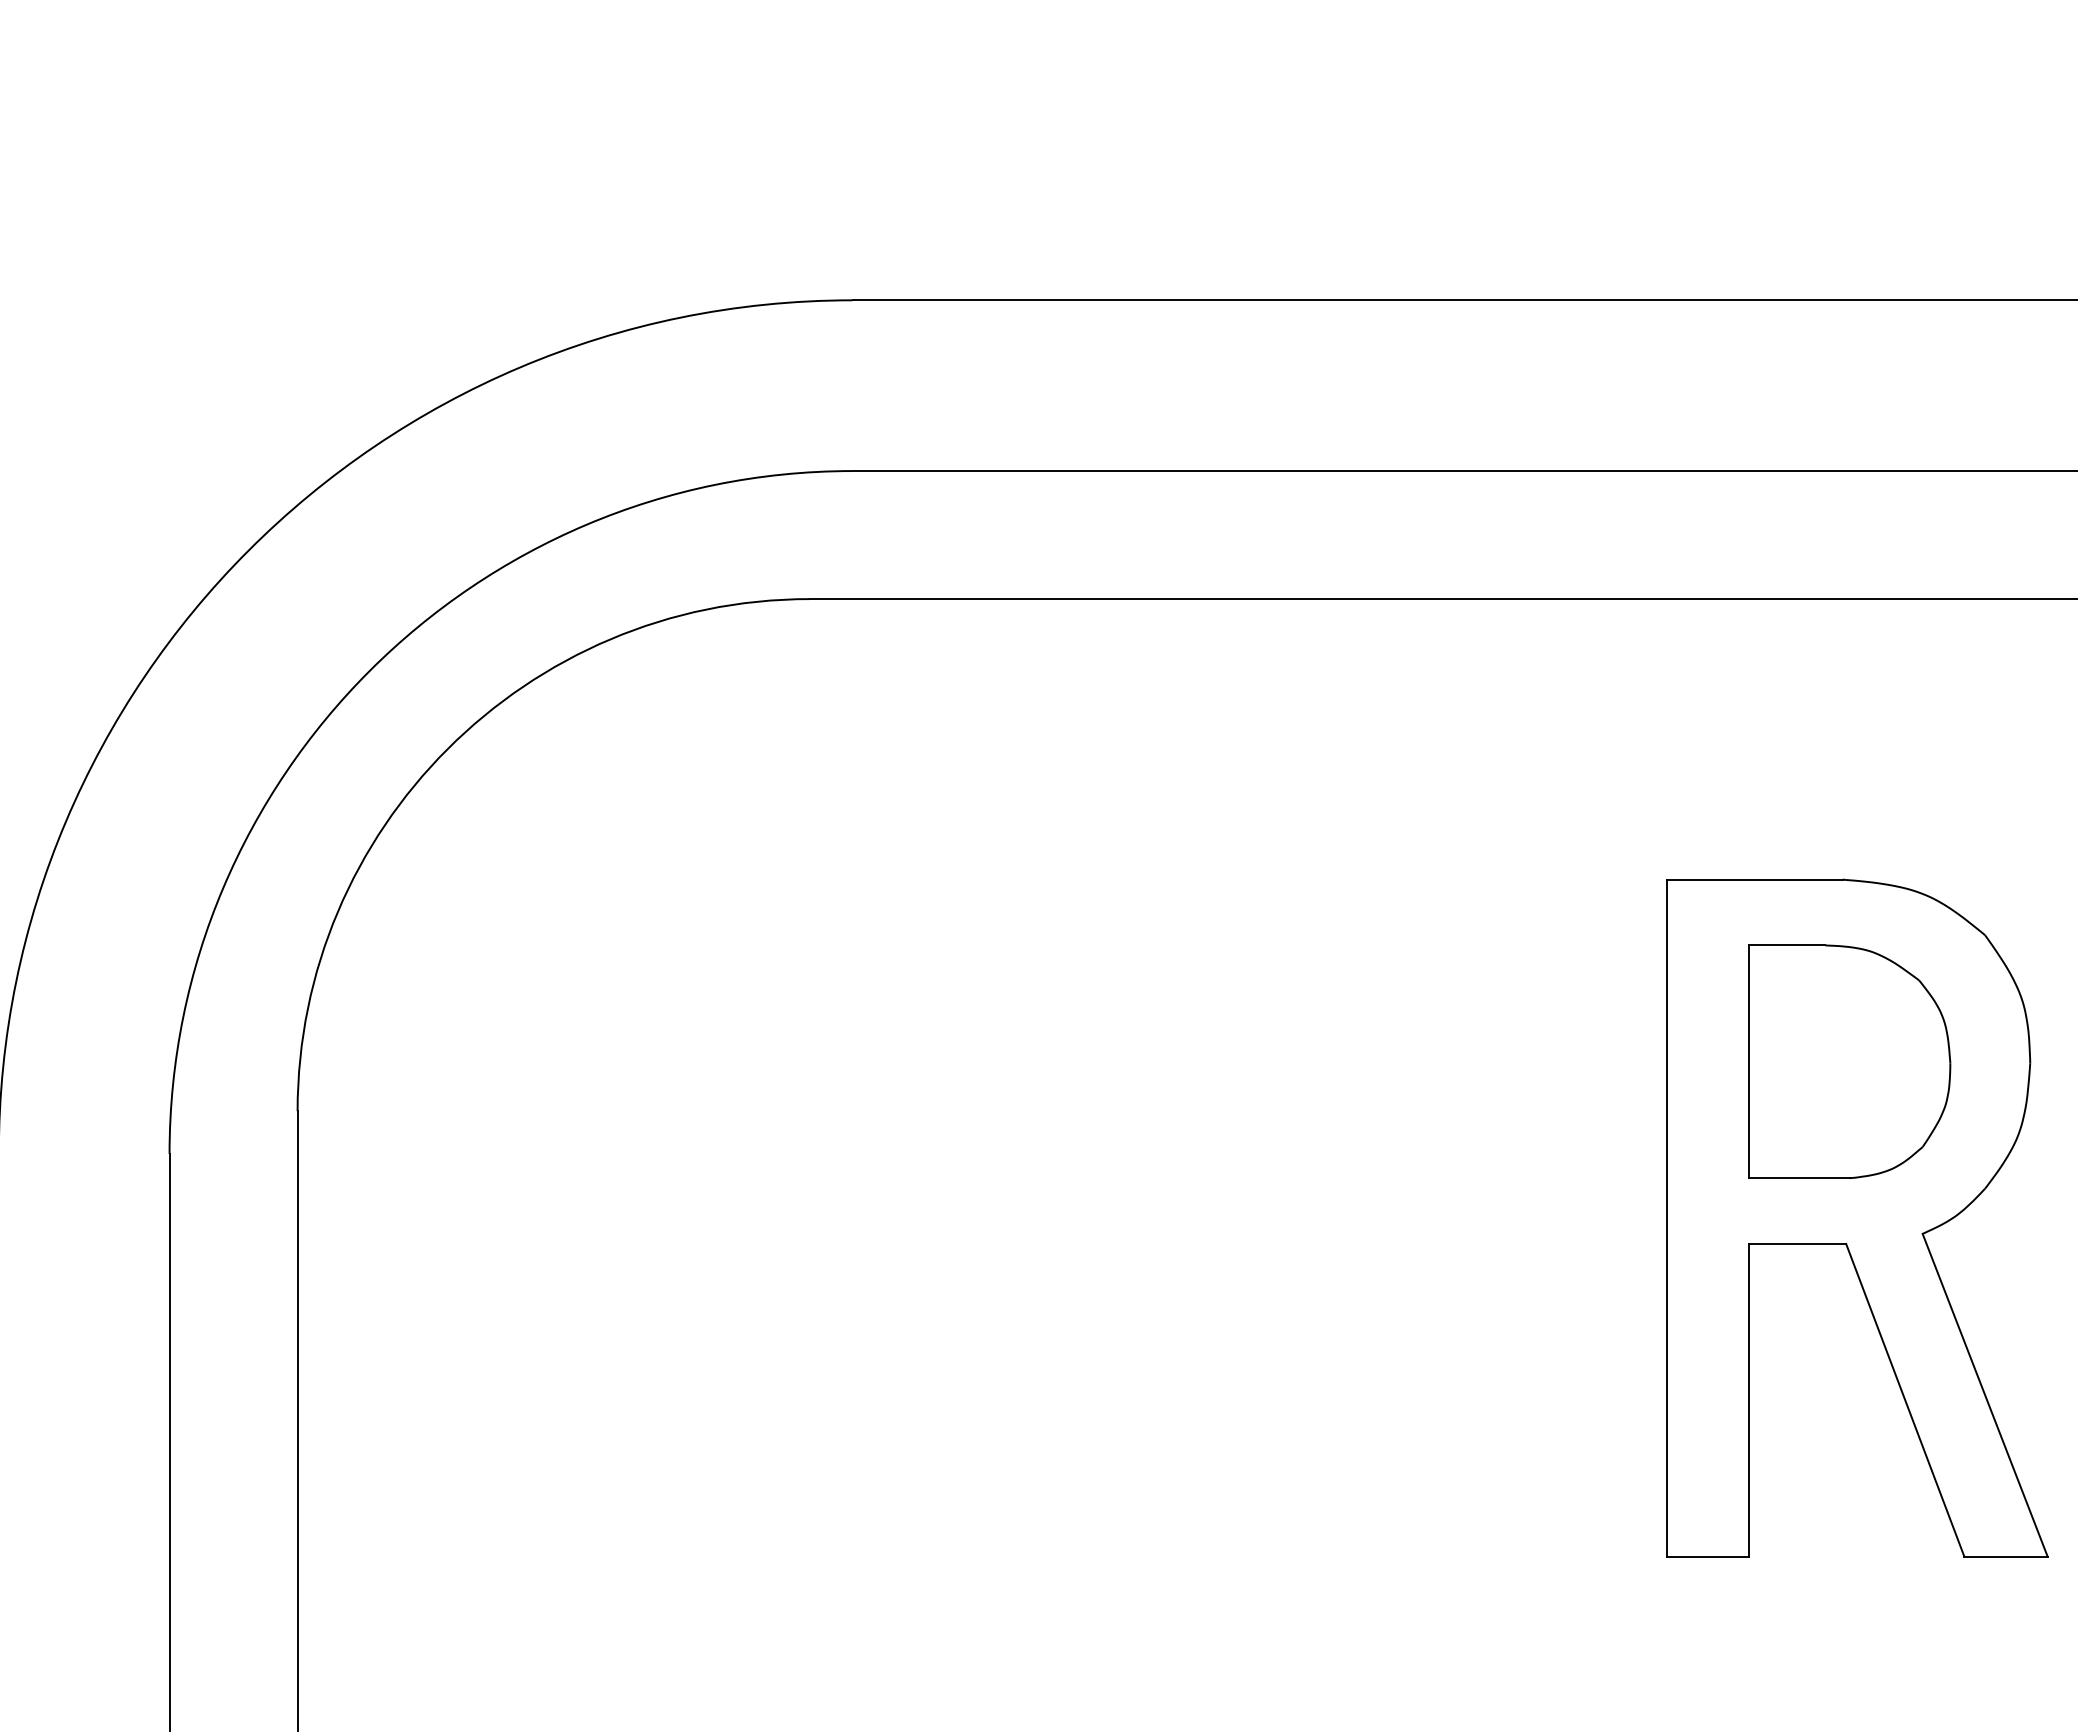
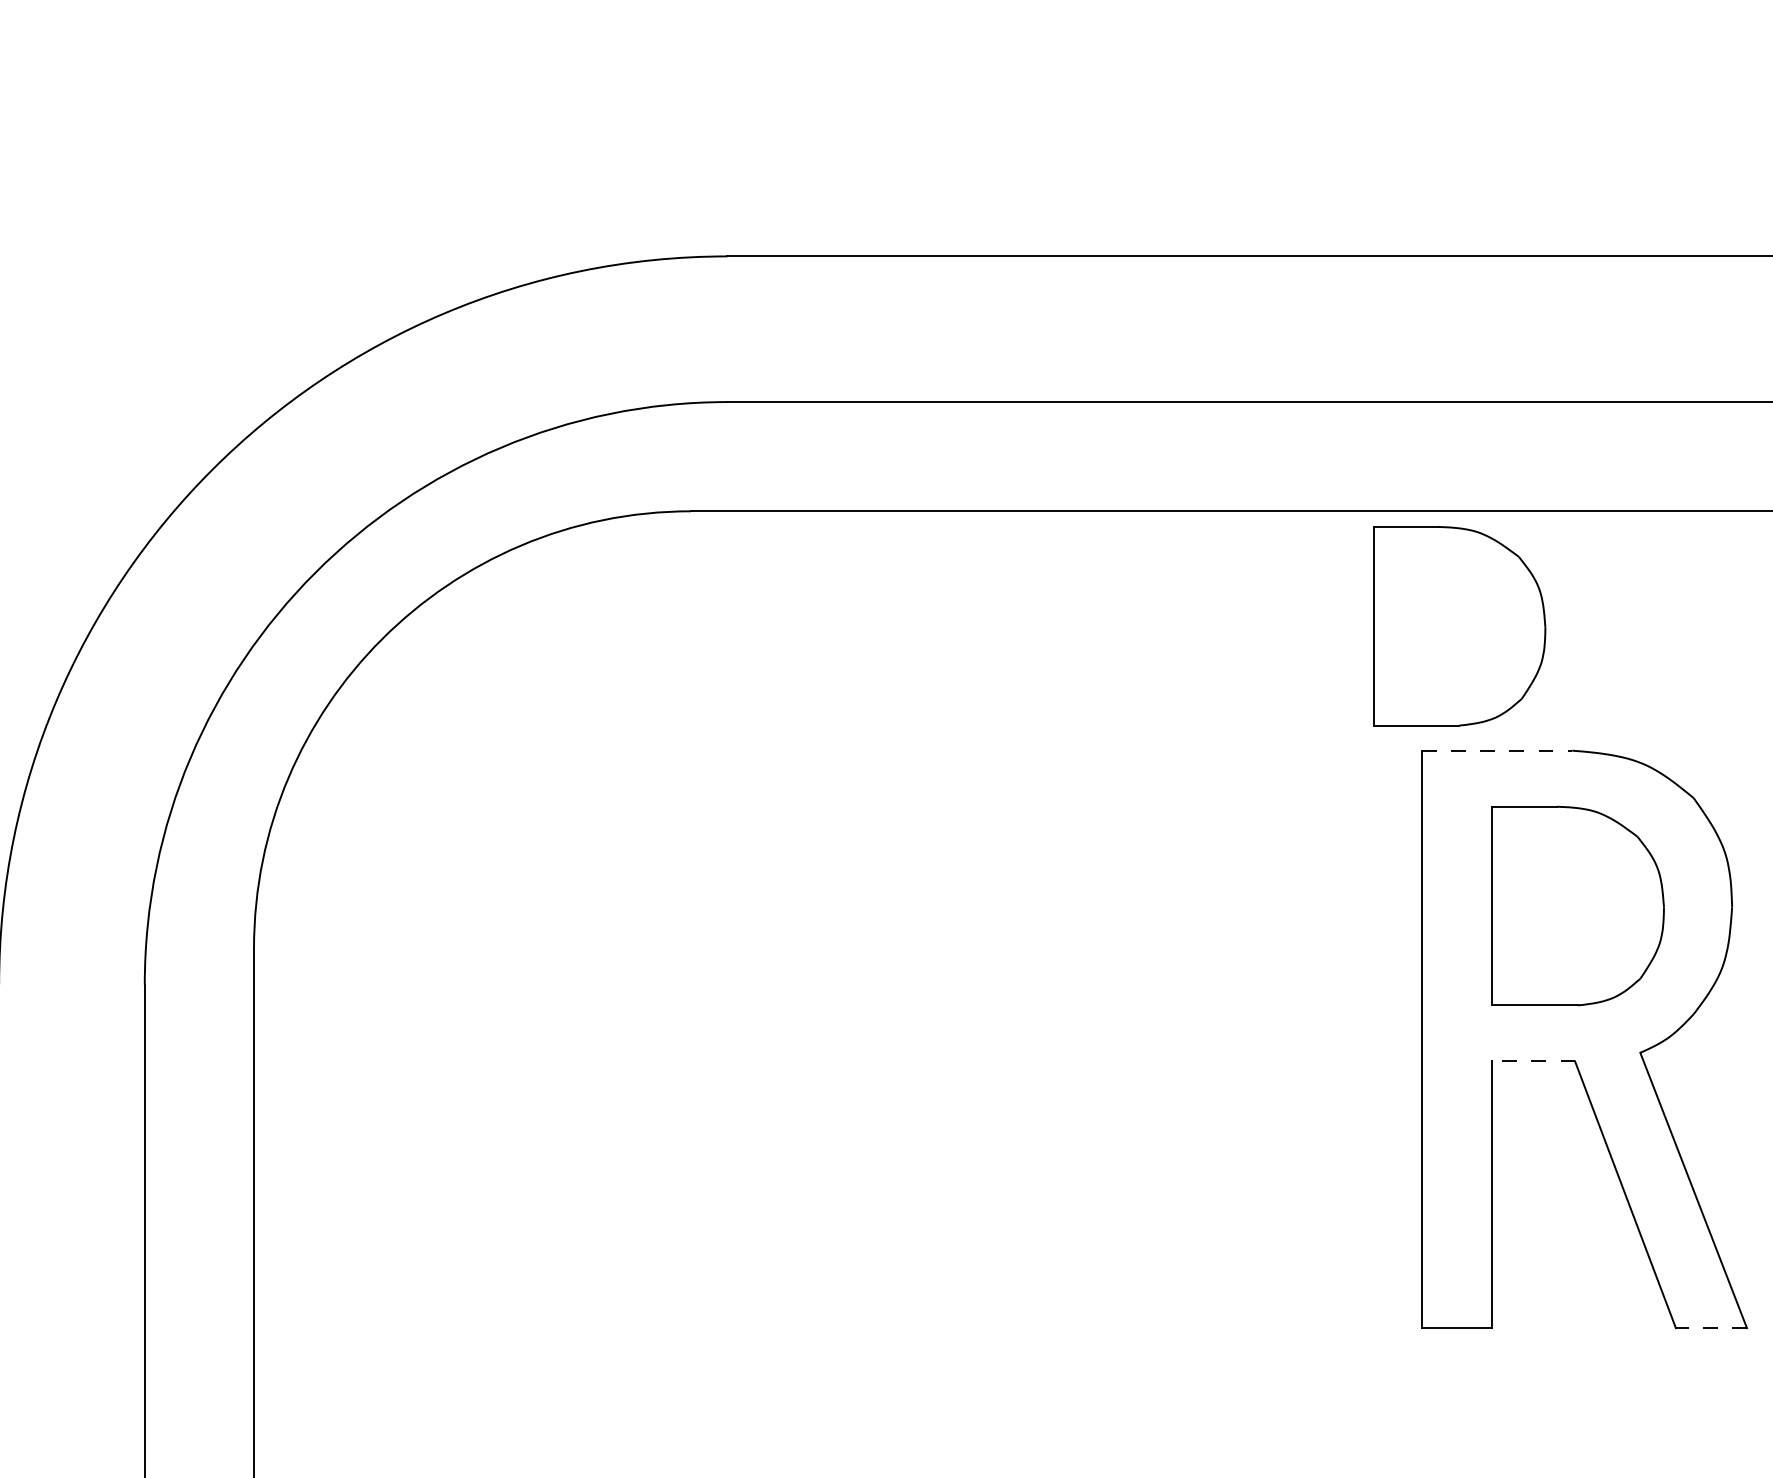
part: (1710, 733) -> (1459, 625), added
line: (1755, 879) -> (1497, 750), solid -> dashed
line: (1797, 1243) -> (1533, 1061), solid -> dashed
line: (2005, 1556) -> (1711, 1328), solid -> dashed

